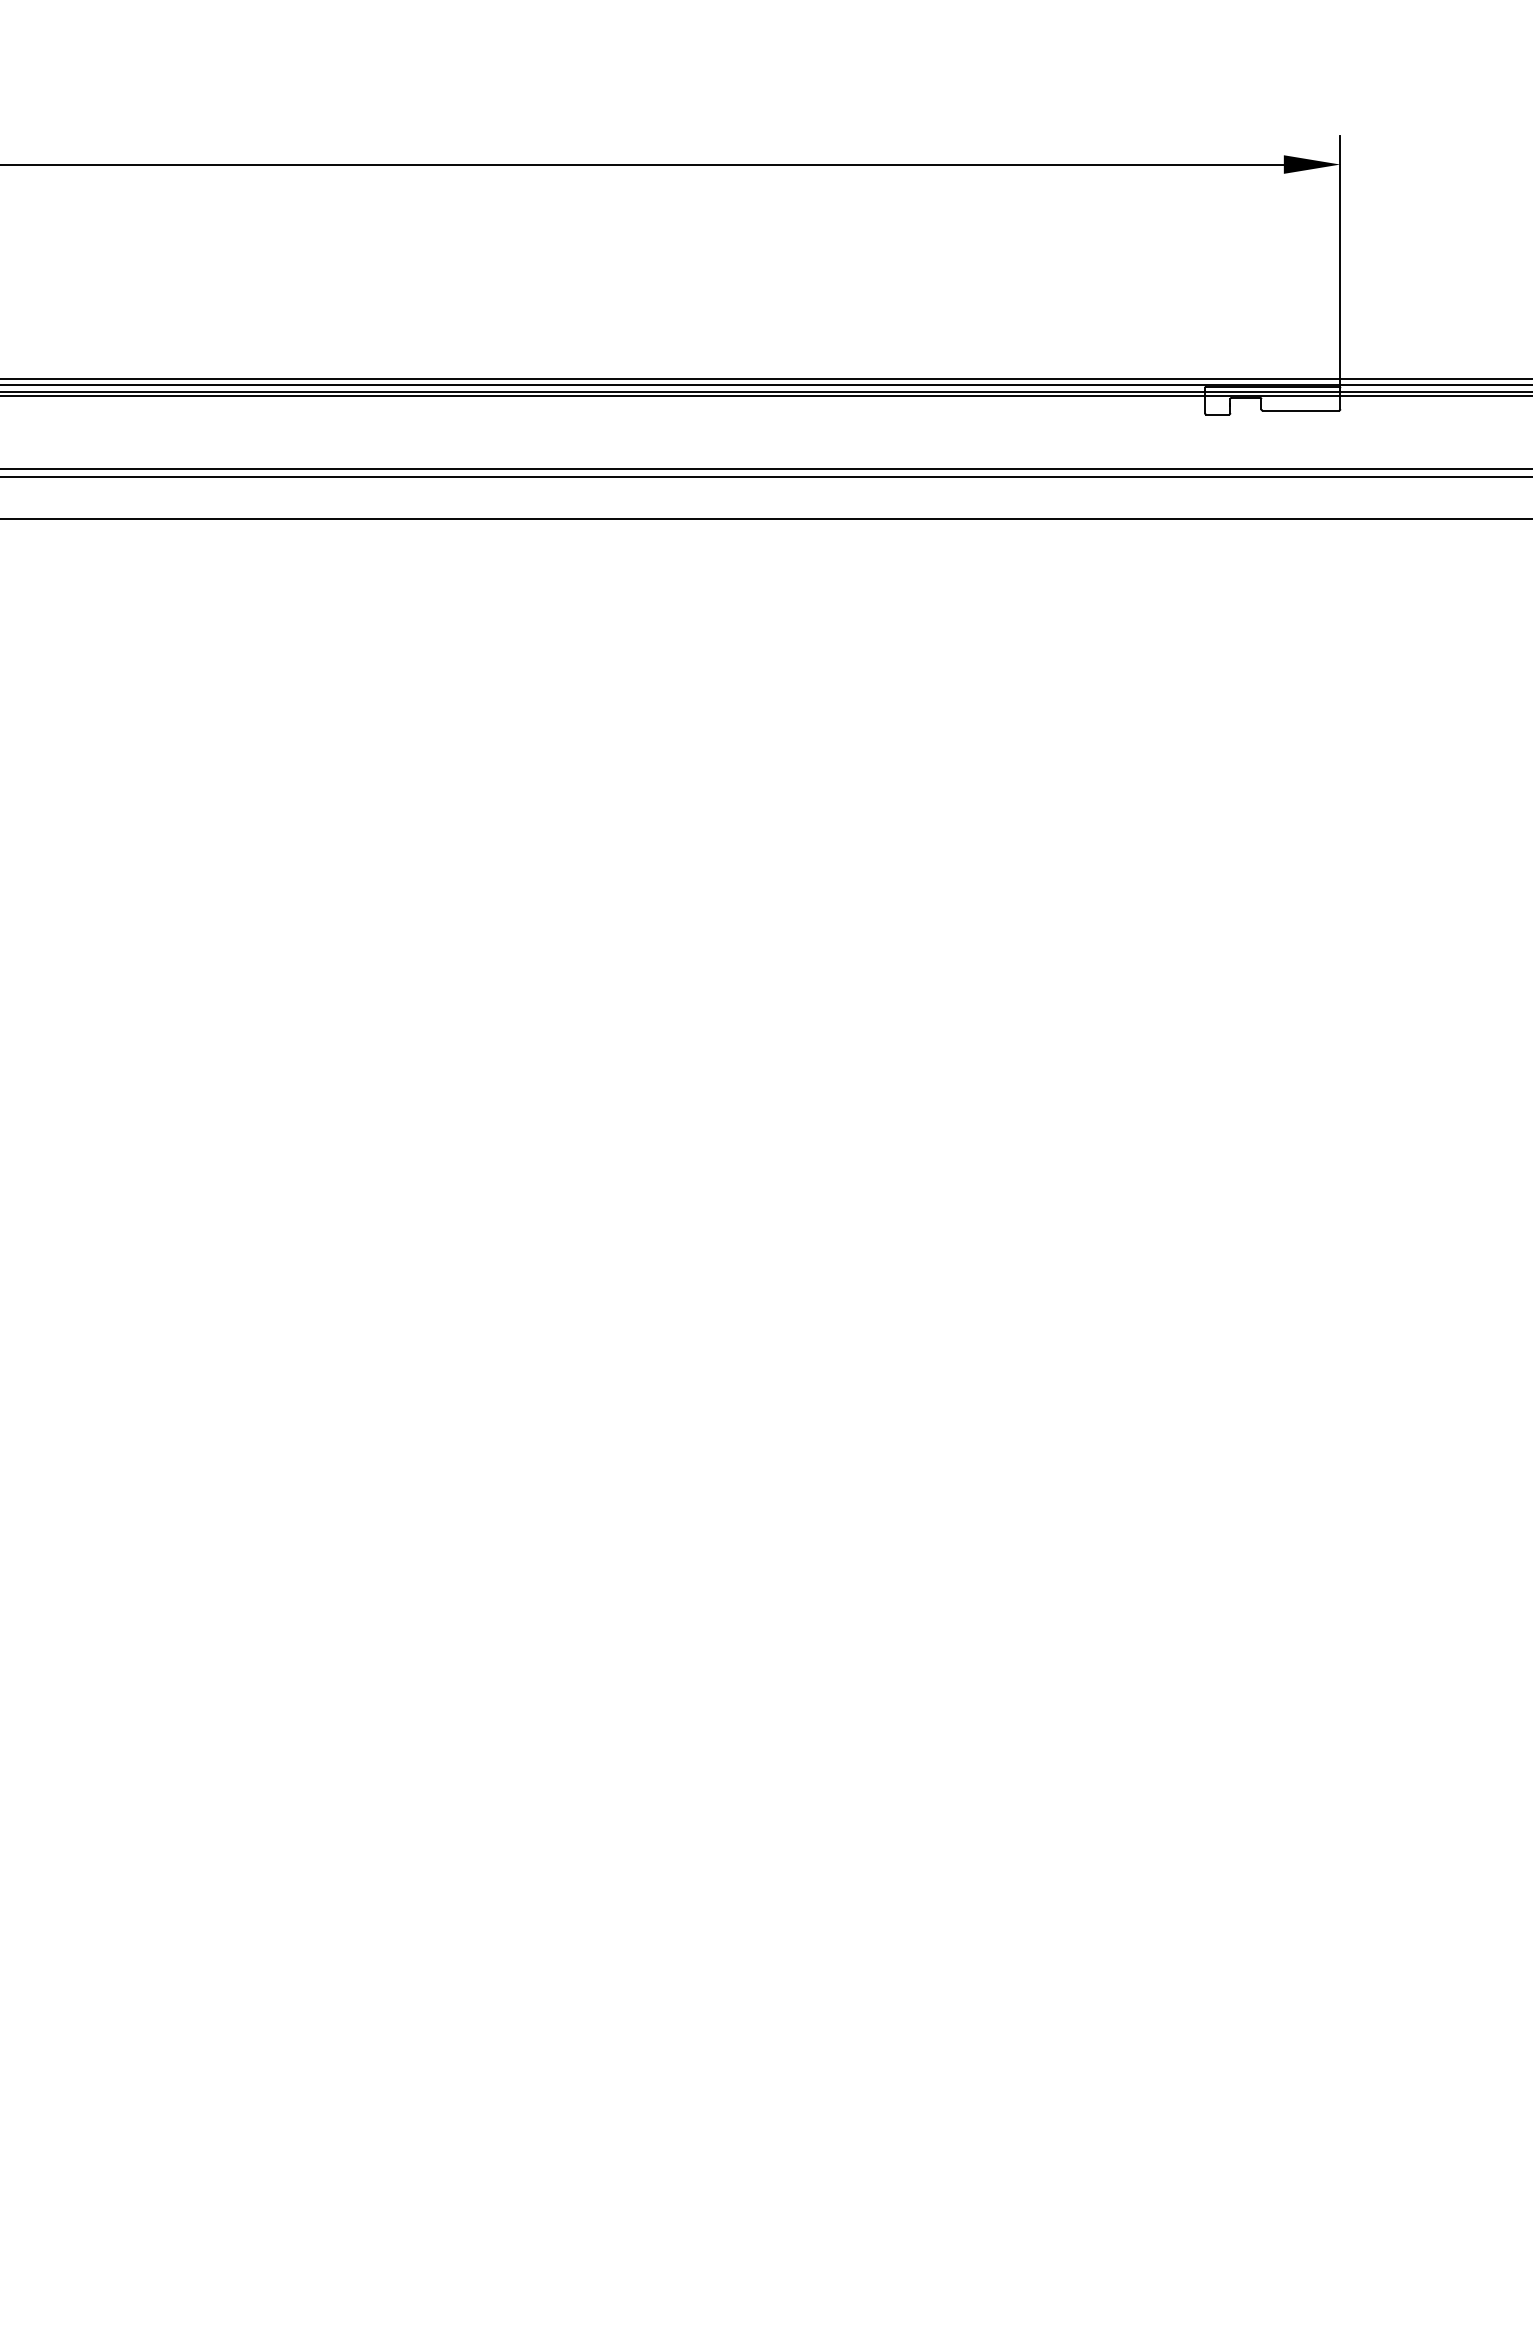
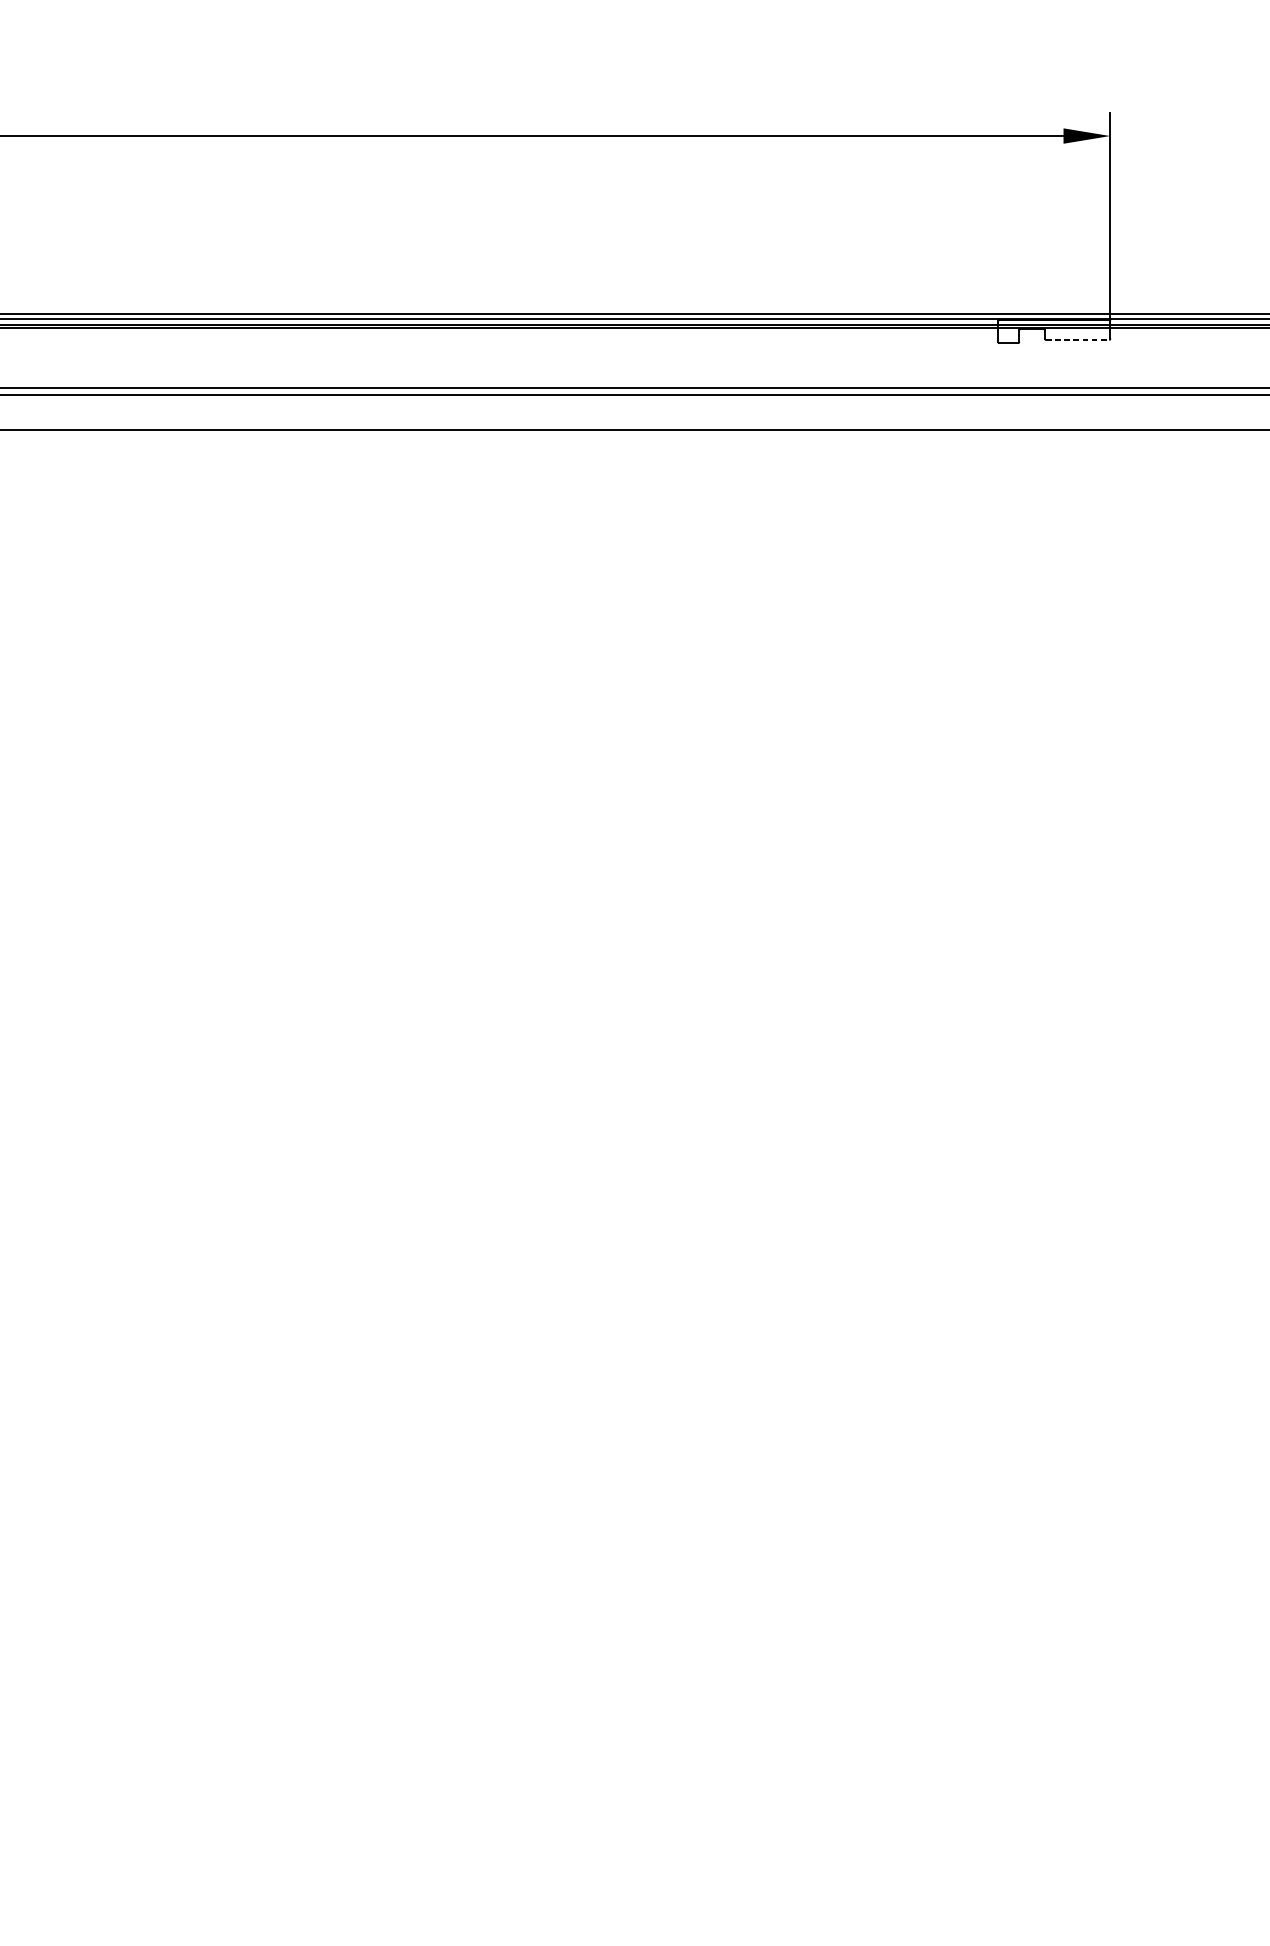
line: (1301, 410) -> (1078, 339), solid -> dashed

